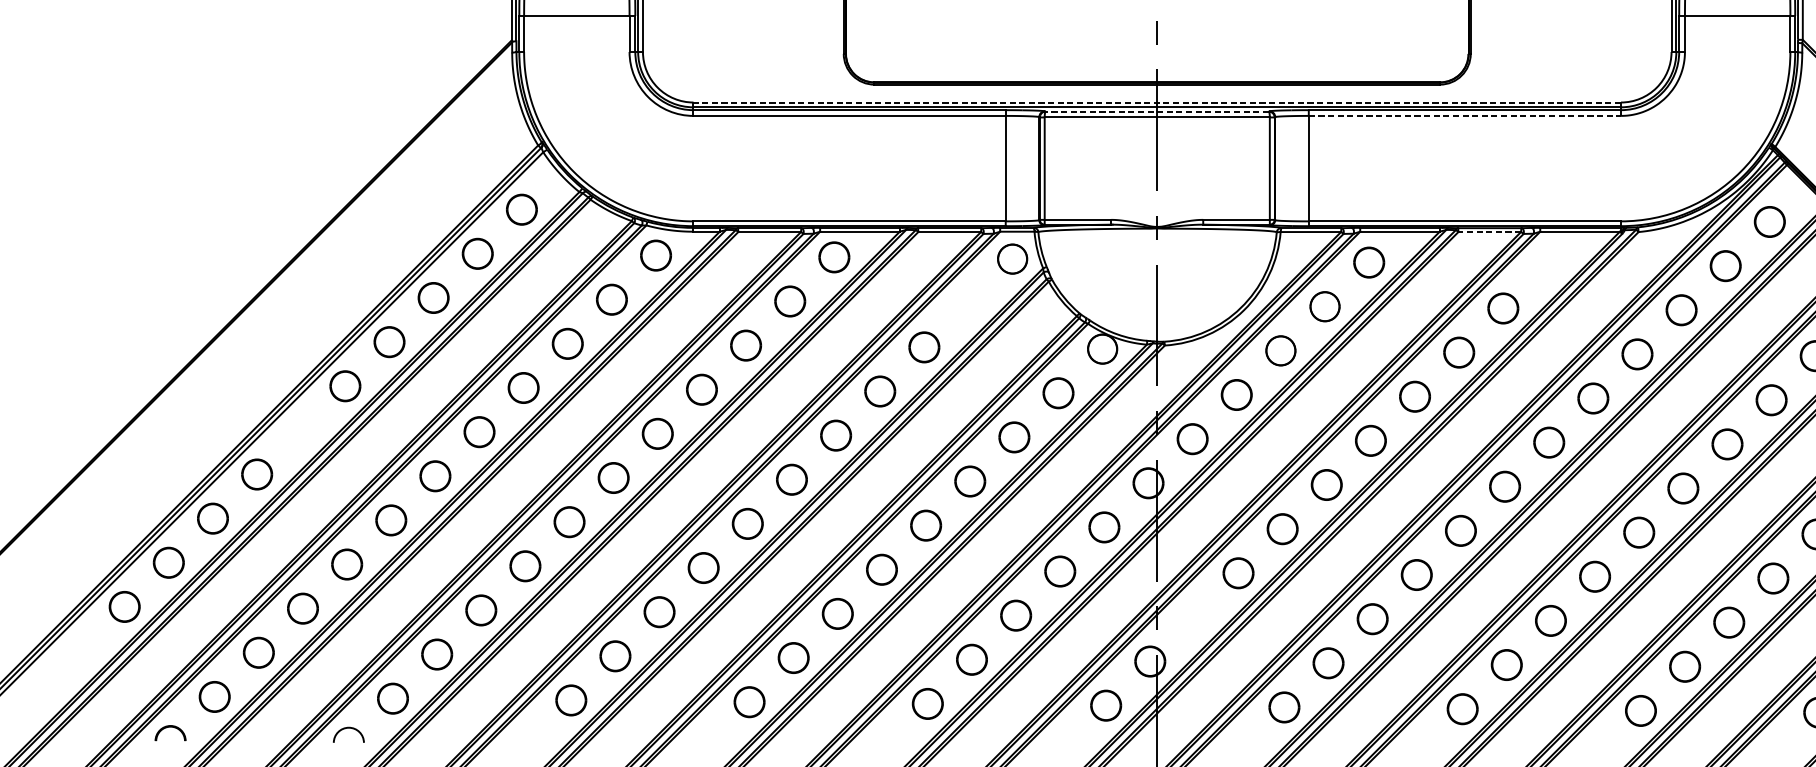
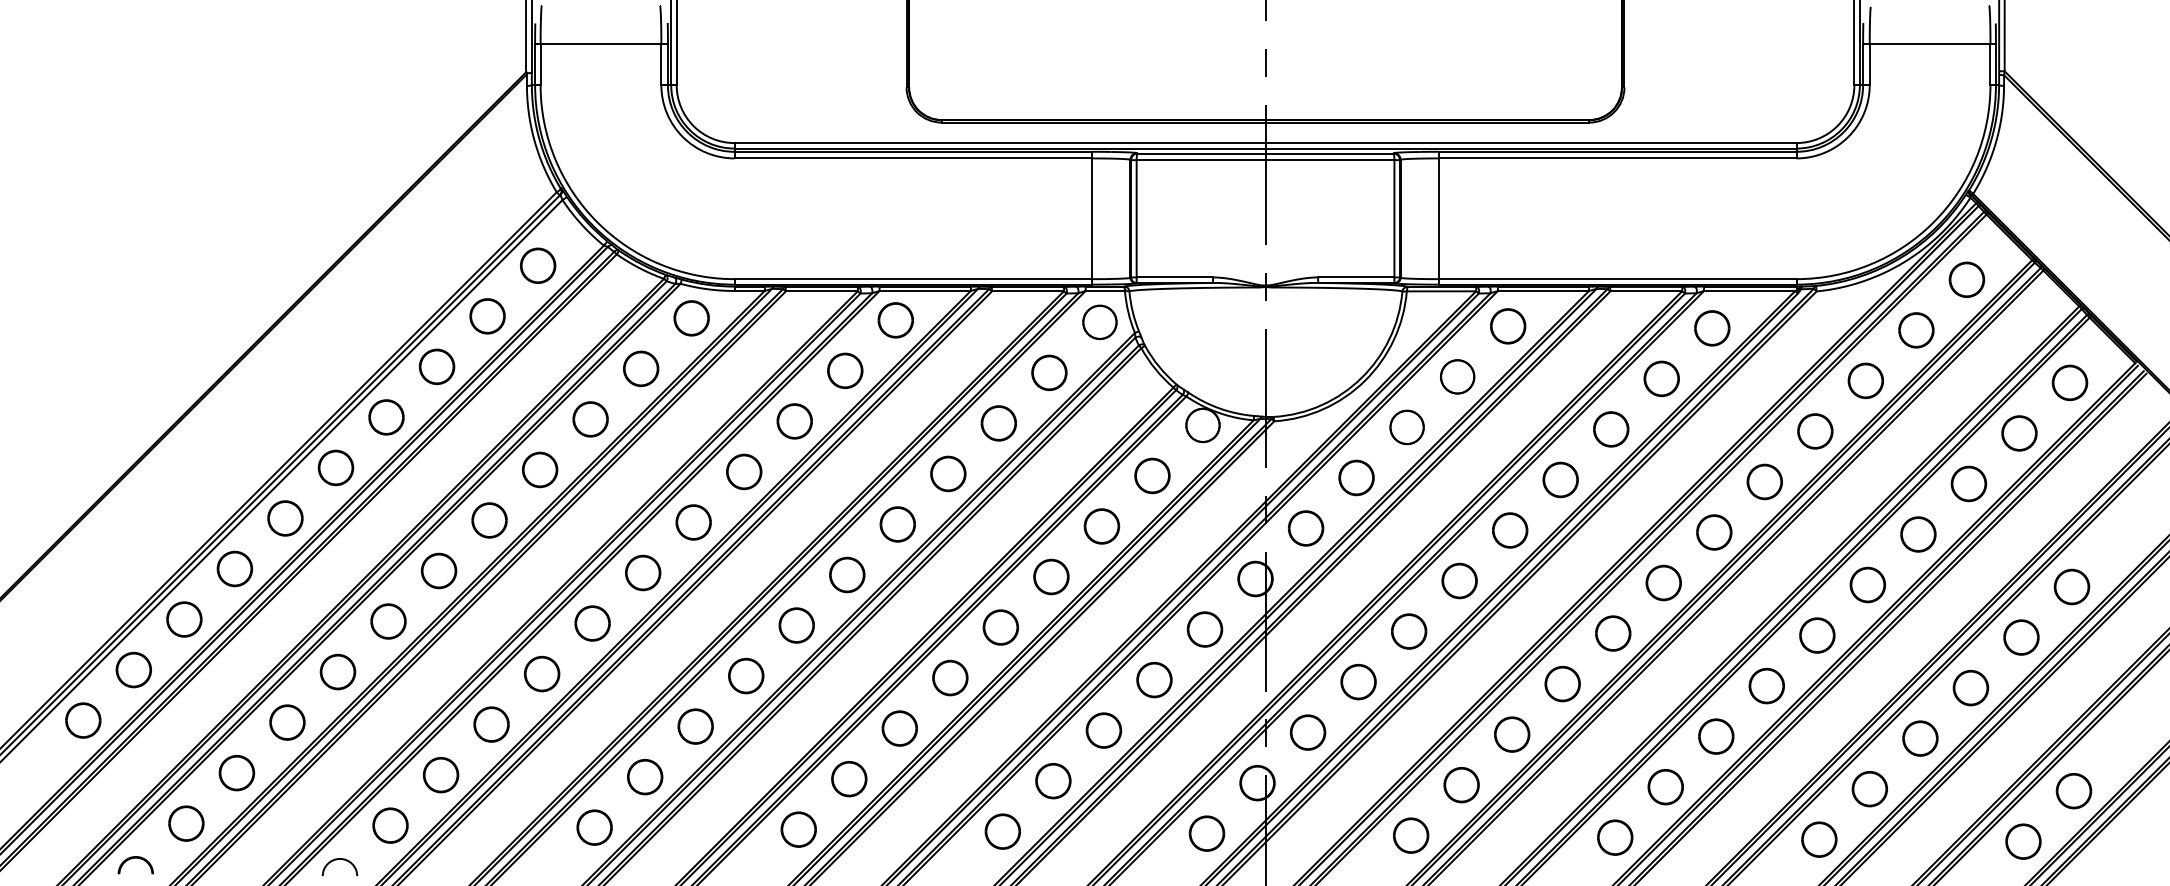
line: (1157, 102) -> (1265, 143), dashed -> solid
line: (1157, 111) -> (1265, 153), dashed -> solid
line: (1464, 115) -> (1617, 158), dashed -> solid
line: (1489, 232) -> (1646, 291), dashed -> solid
part: (1547, 264) -> (1712, 328), added
part: (968, 302) -> (1049, 372), added
part: (301, 430) -> (285, 518), added
part: (1193, 617) -> (1307, 732), added

